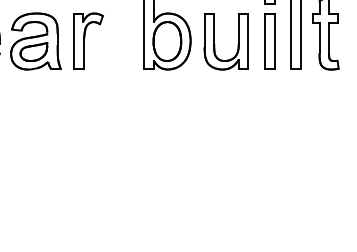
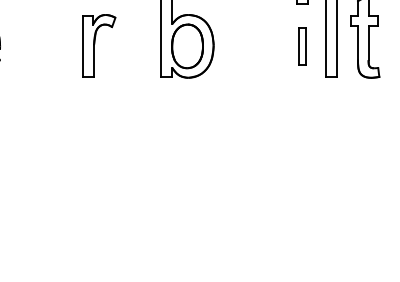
part: (35, 41) -> (39, 46), removed
part: (269, 41) -> (301, 46), size x0.6
part: (215, 44) -> (241, 49), removed

